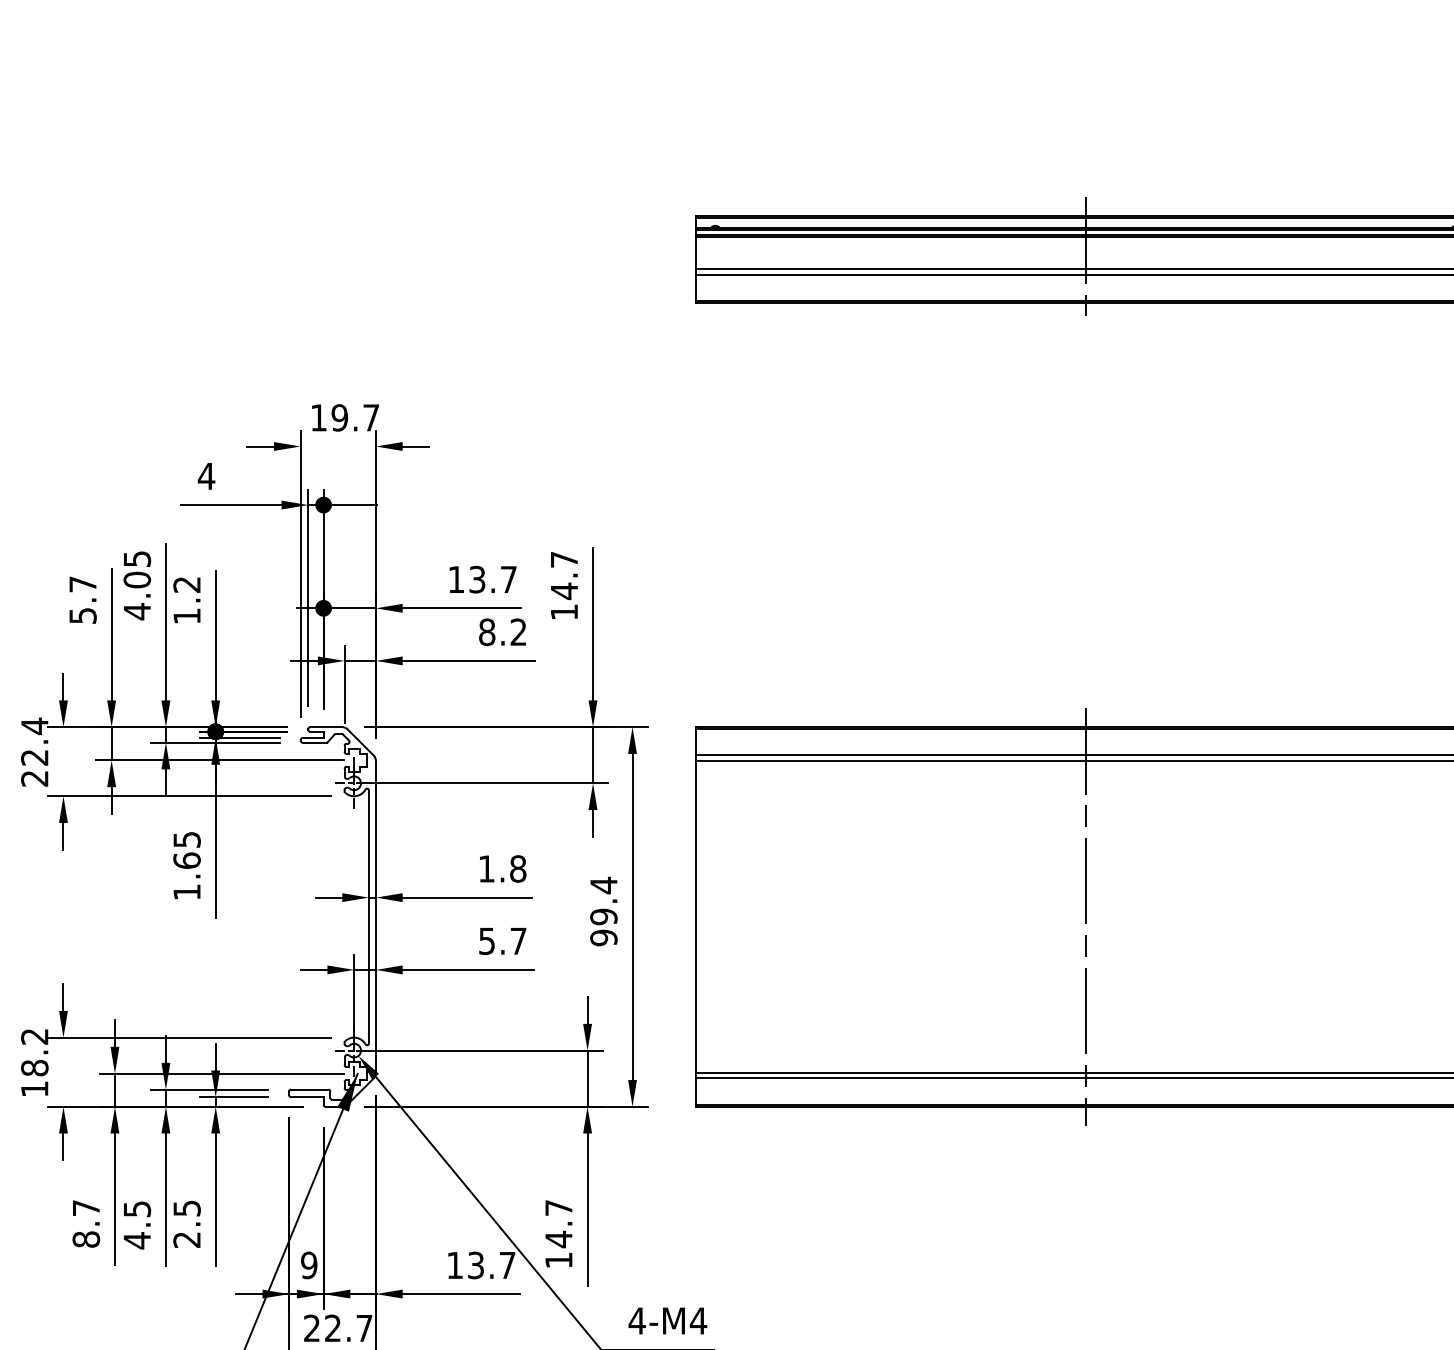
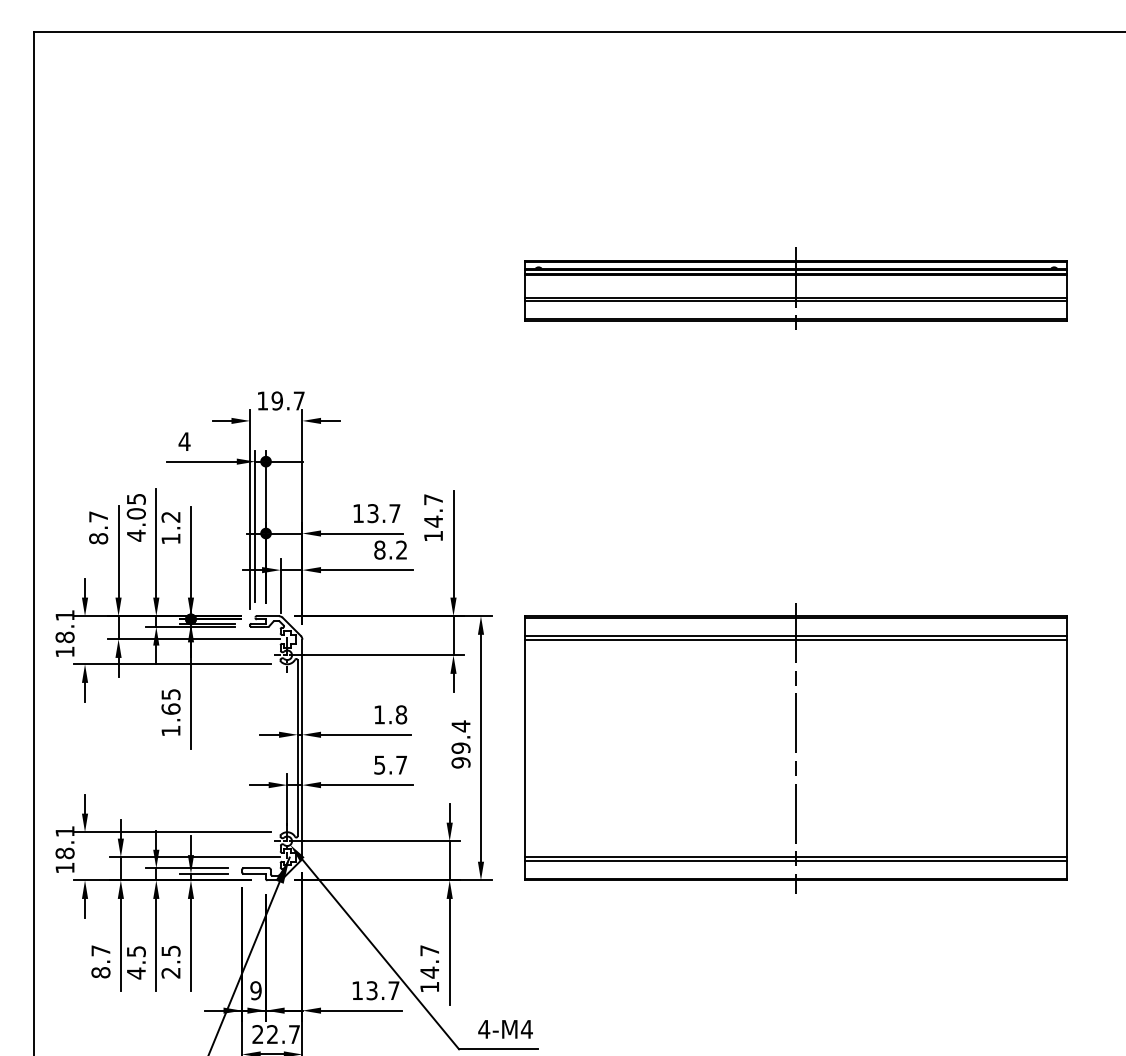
text: (82, 615) -> (98, 538), 5.7 -> 8.7
text: (33, 752) -> (64, 633), 22.4 -> 18.1
text: (33, 1036) -> (64, 831), 18.2 -> 18.1

